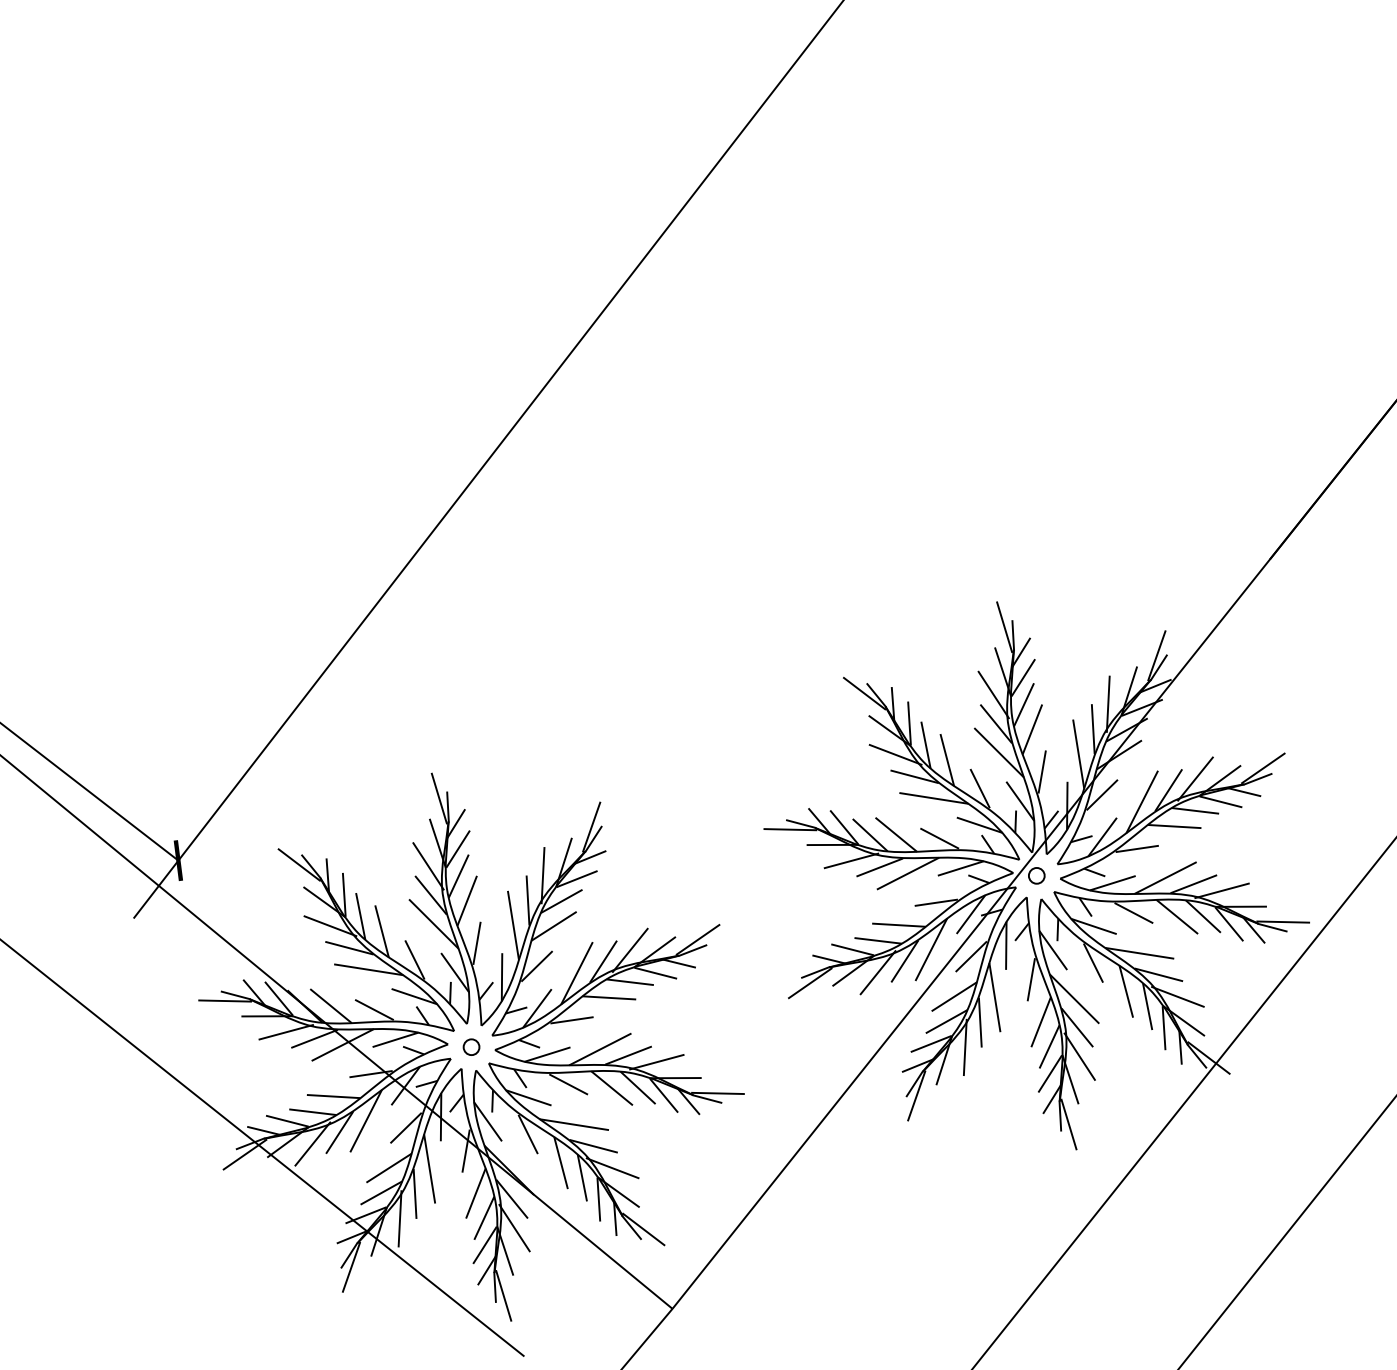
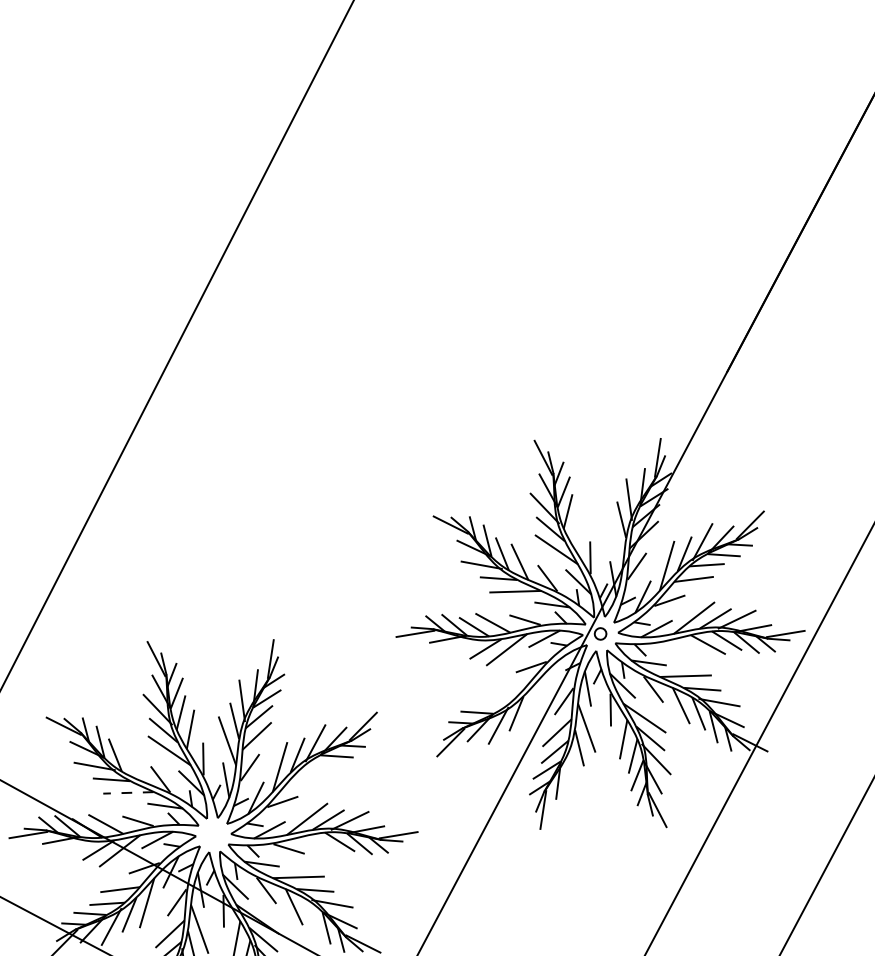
line: (1032, 729) -> (577, 528), removed
line: (1078, 753) -> (614, 539), removed
line: (851, 860) -> (464, 647), removed
line: (1133, 912) -> (675, 647), removed
line: (970, 914) -> (557, 671), removed
line: (898, 924) -> (506, 688), removed
line: (381, 931) -> (132, 763), removed
line: (877, 940) -> (493, 702), removed
line: (930, 949) -> (533, 701), removed
line: (368, 969) -> (128, 792), solid -> dashed
line: (629, 981) -> (319, 765), removed
line: (609, 997) -> (306, 780), removed
line: (285, 1032) -> (76, 849), removed
circle: (471, 1046) -> (213, 834), removed
line: (964, 1047) -> (571, 768), removed
line: (612, 1087) -> (321, 845), removed
line: (581, 1177) -> (311, 914), removed

